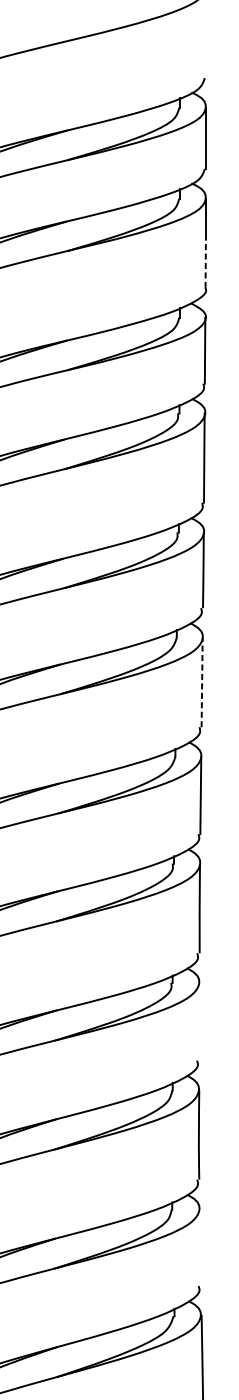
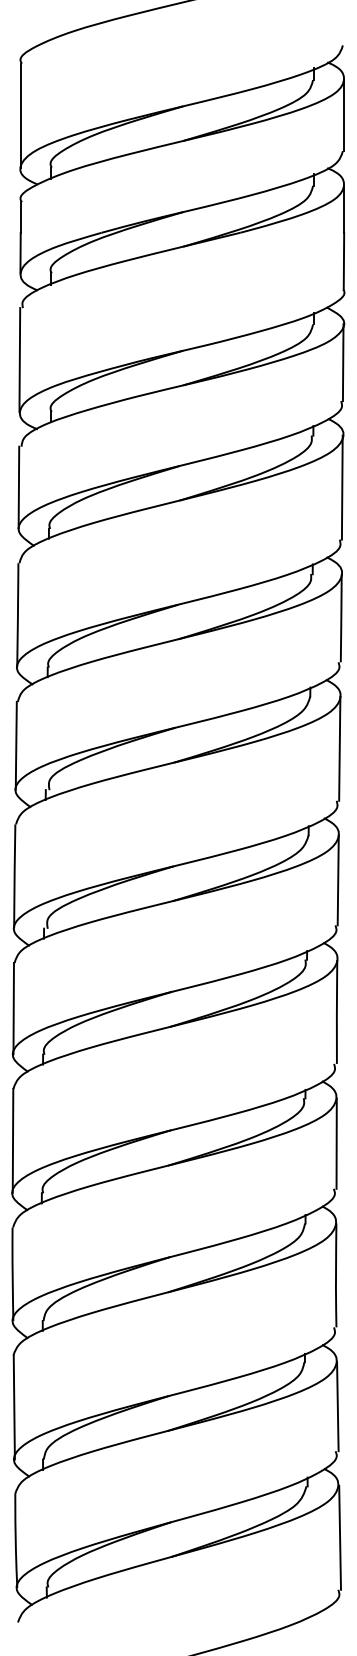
line: (205, 262) -> (343, 260), dashed -> solid
line: (201, 682) -> (339, 748), dashed -> solid
line: (199, 1021) -> (336, 1143), added
line: (200, 1247) -> (337, 1406), added

